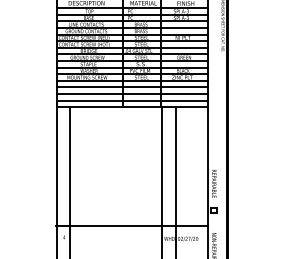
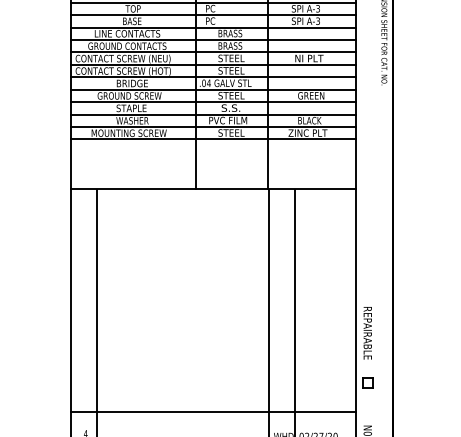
line: (132, 87) -> (214, 151), removed
line: (132, 94) -> (214, 165), removed
line: (132, 100) -> (214, 176), removed

